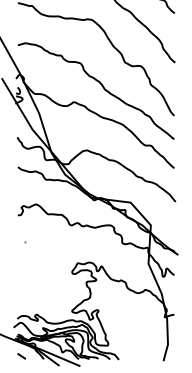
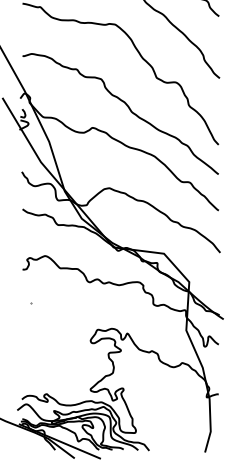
line: (21, 356) -> (26, 446), removed

